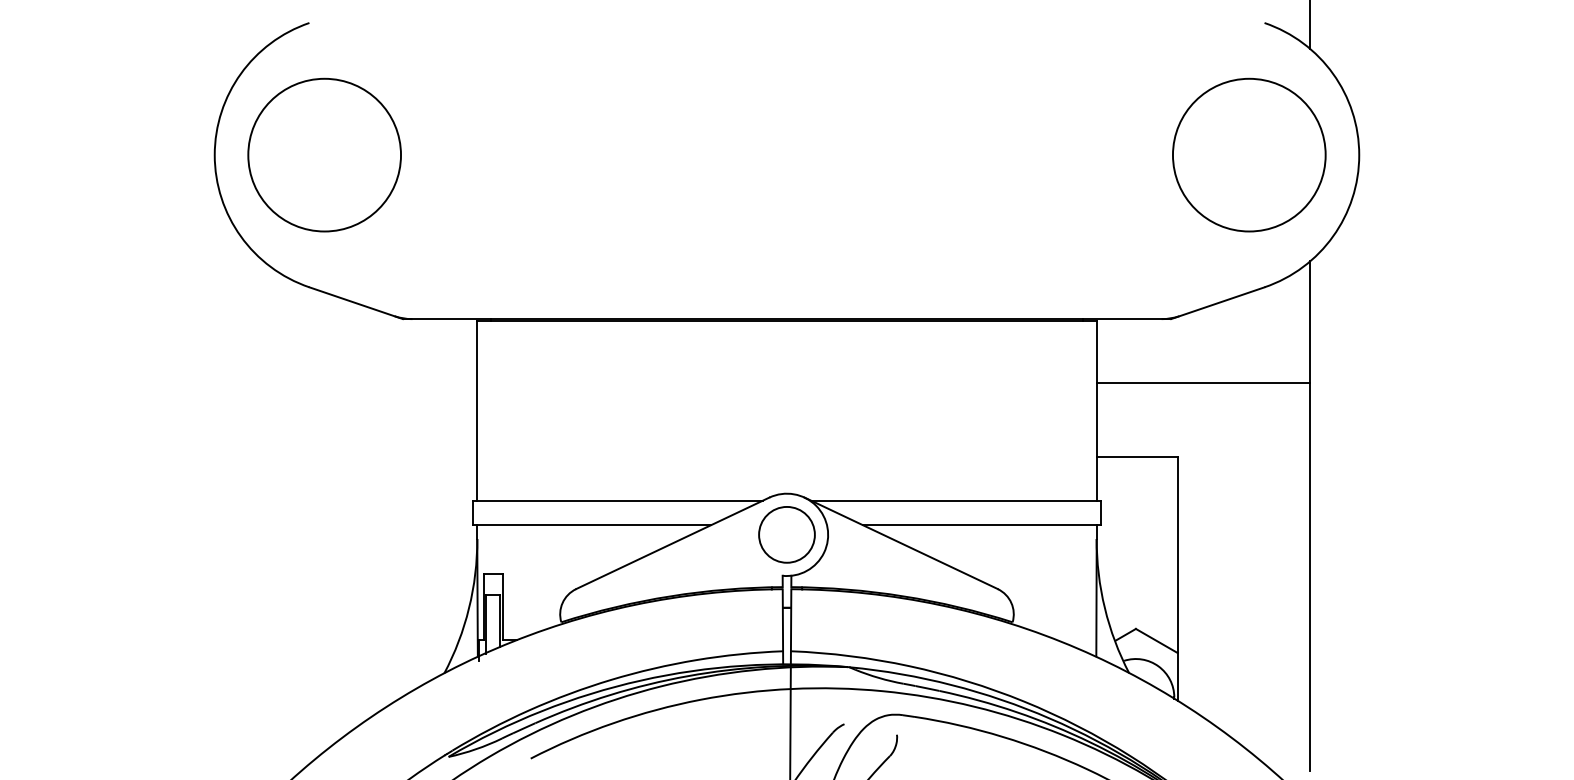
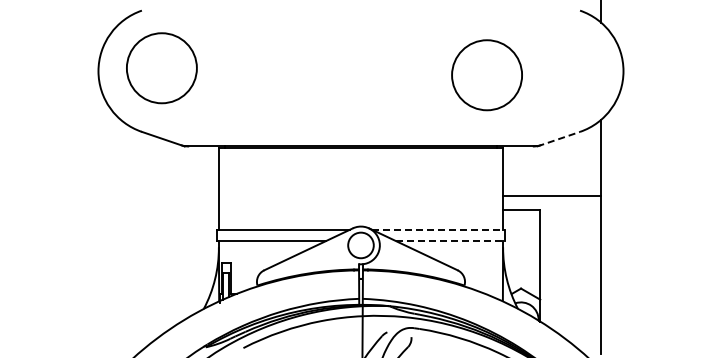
circle: (323, 155) -> (161, 68), moved
circle: (1248, 155) -> (486, 75), moved
line: (1217, 303) -> (558, 139), solid -> dashed
line: (1204, 382) -> (552, 195), moved
line: (955, 500) -> (438, 229), solid -> dashed
line: (982, 524) -> (450, 240), solid -> dashed

